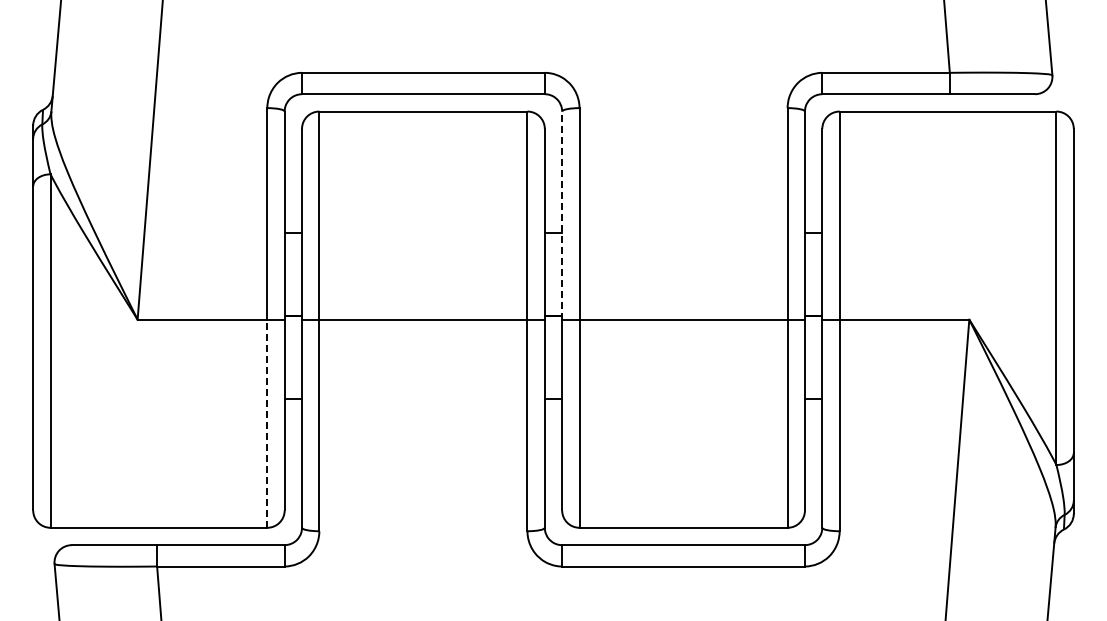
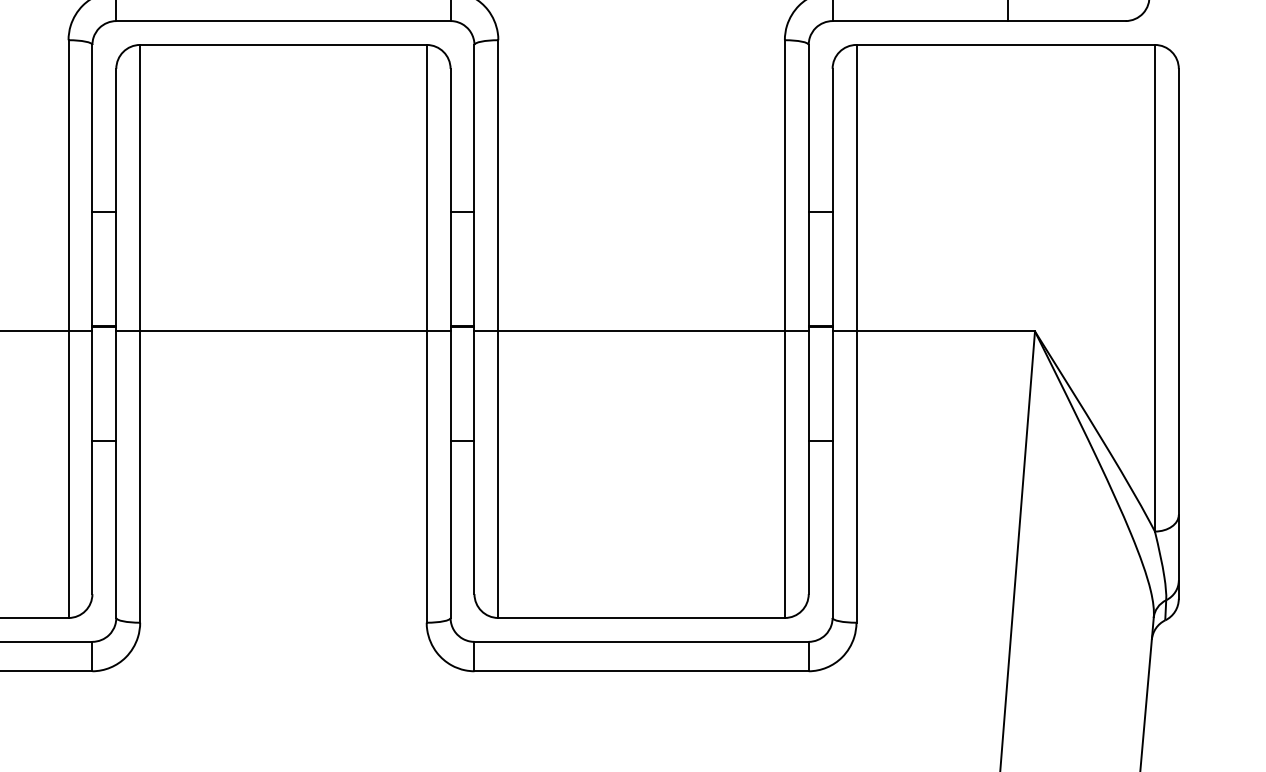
line: (562, 215) -> (474, 188), dashed -> solid
line: (267, 423) -> (68, 474), dashed -> solid

